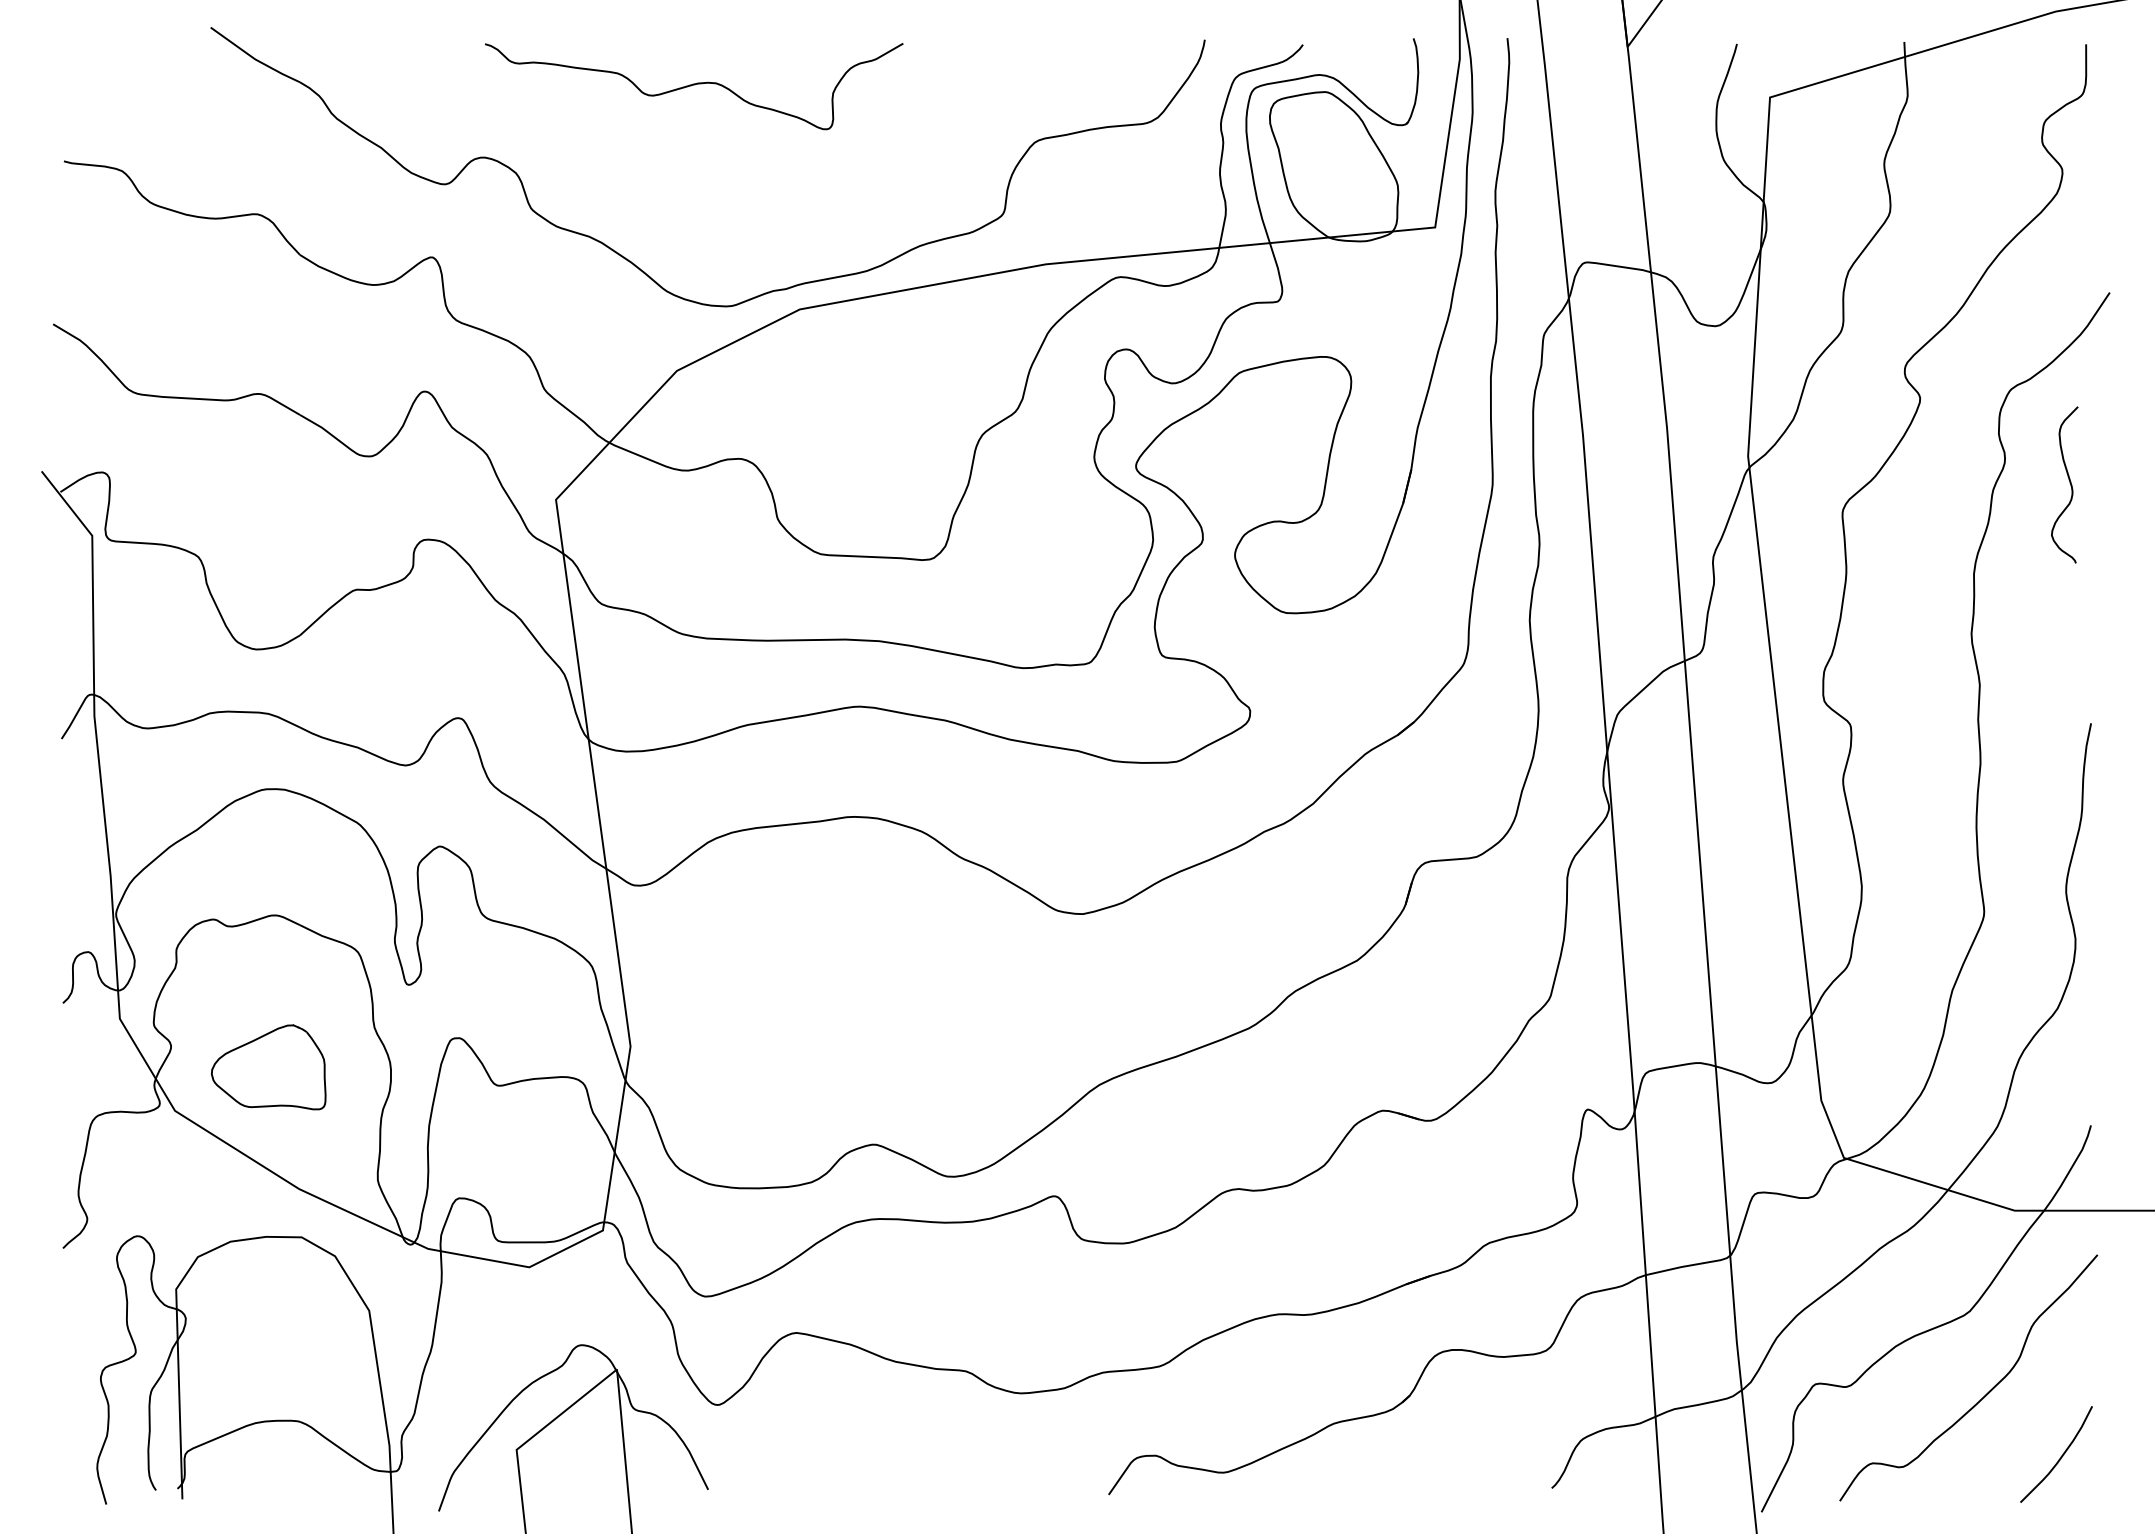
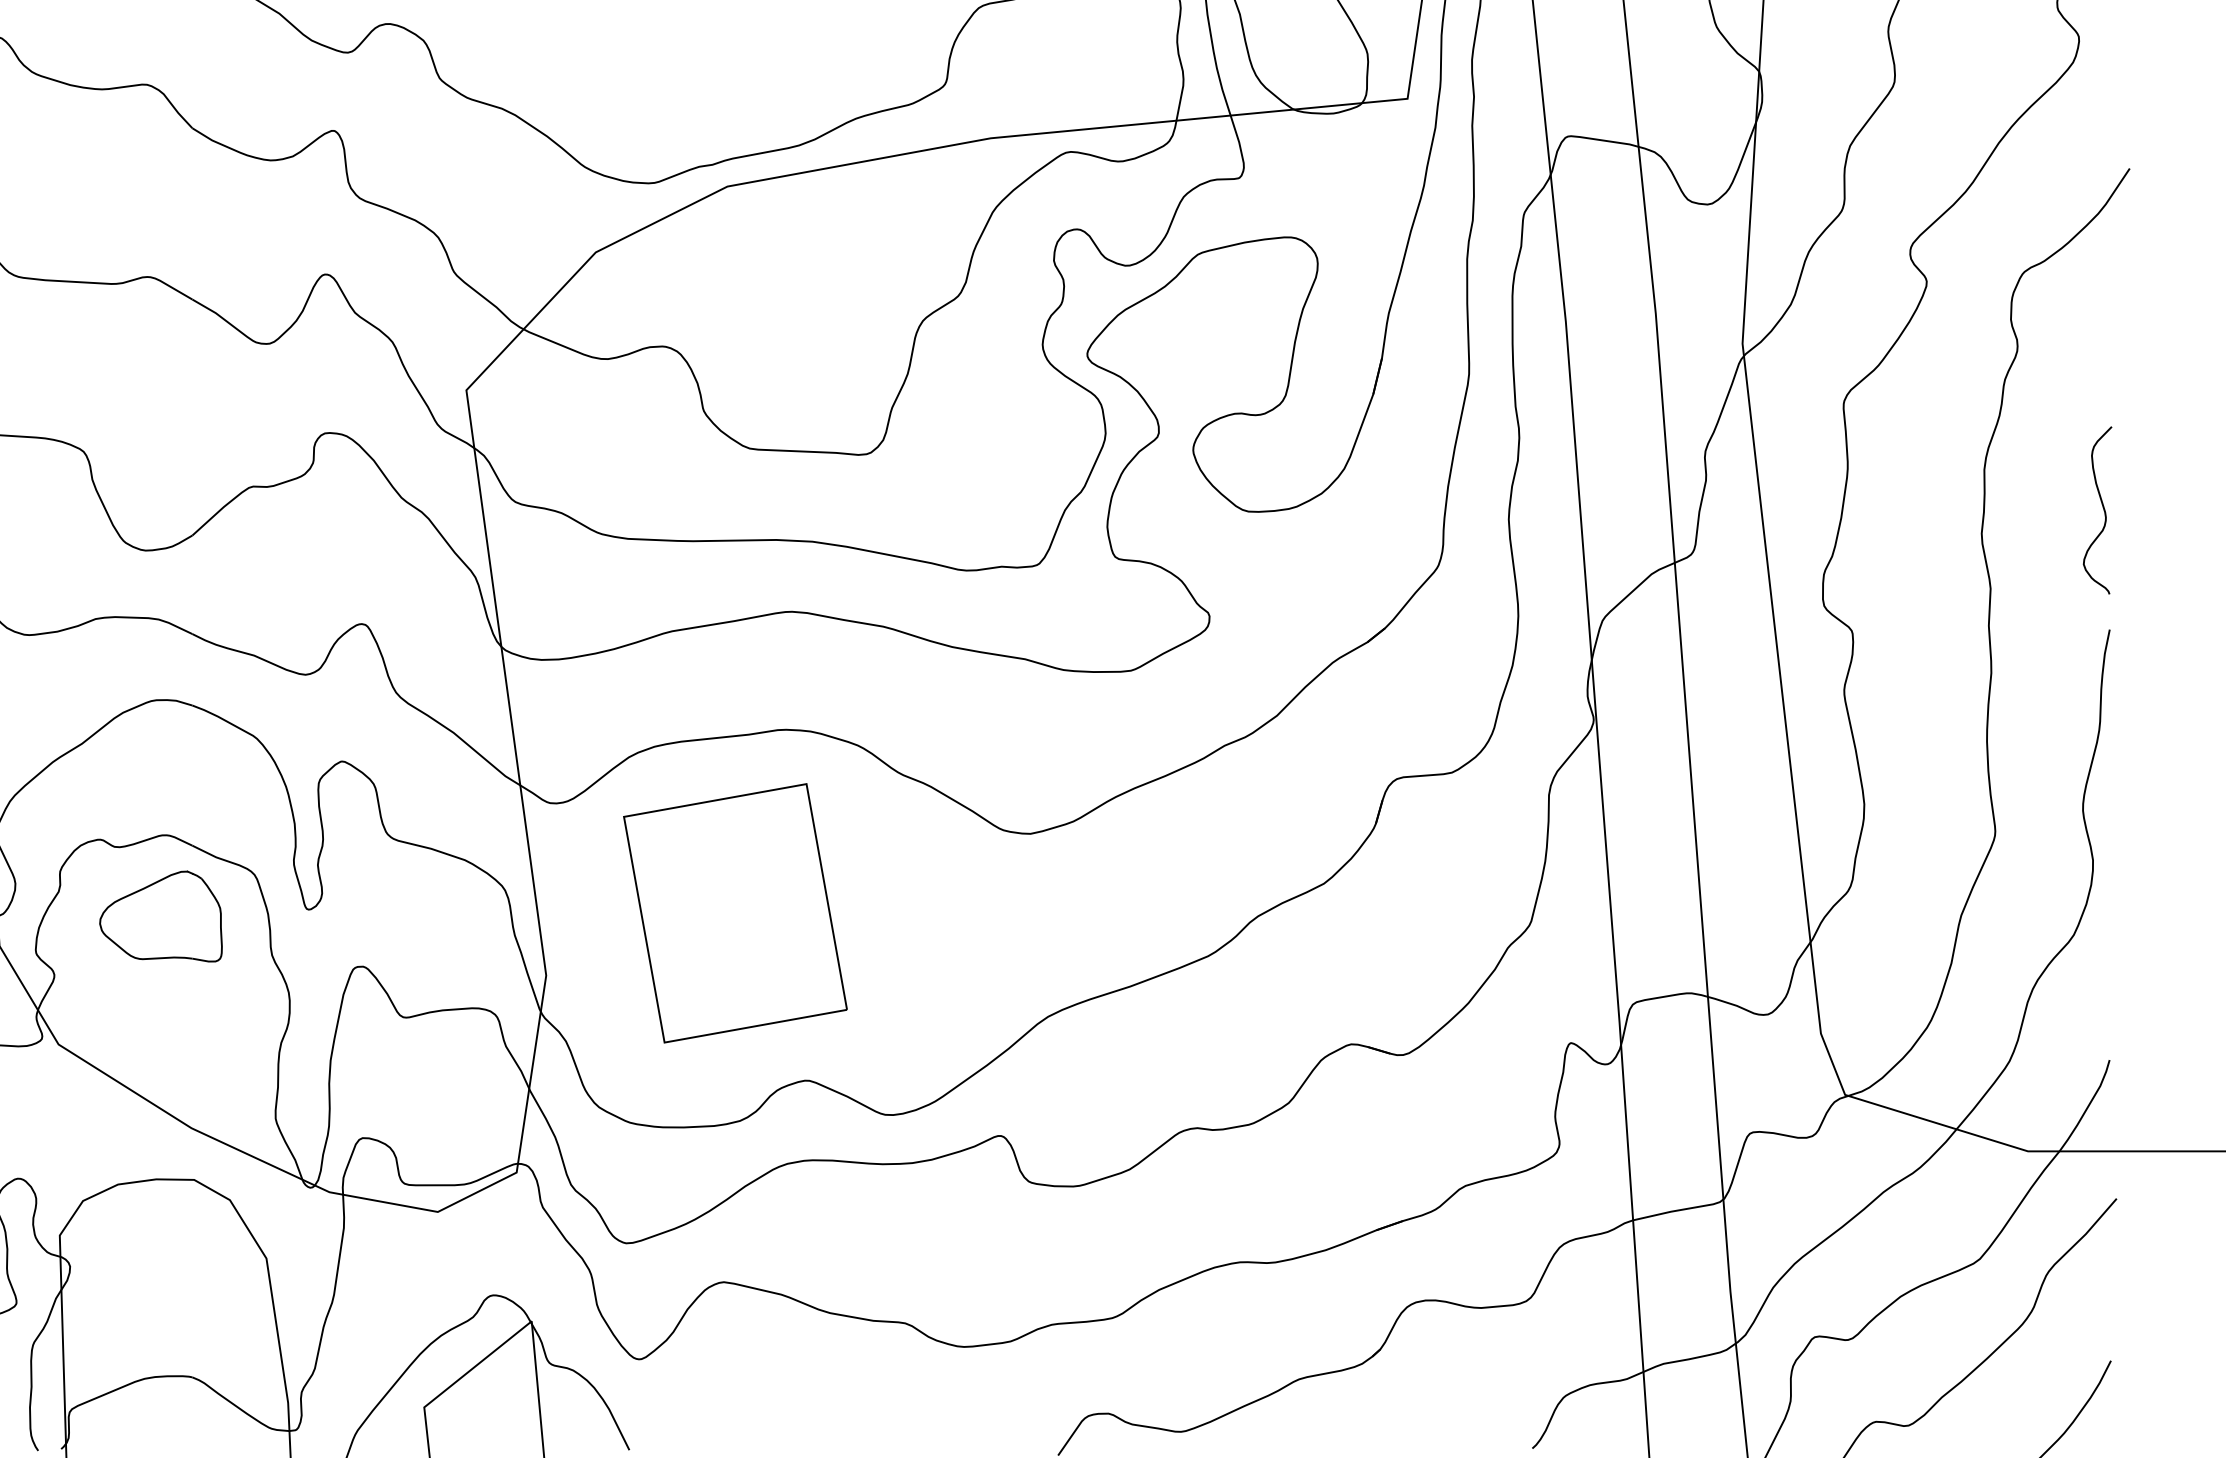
curve: (2069, 483) -> (2102, 508), moved
part: (807, 987) -> (735, 912), added
part: (268, 1067) -> (160, 916), moved

